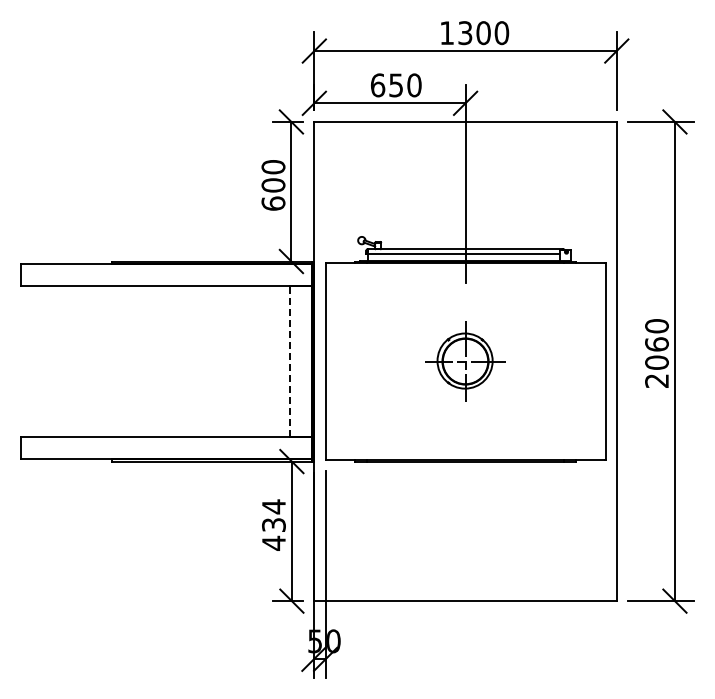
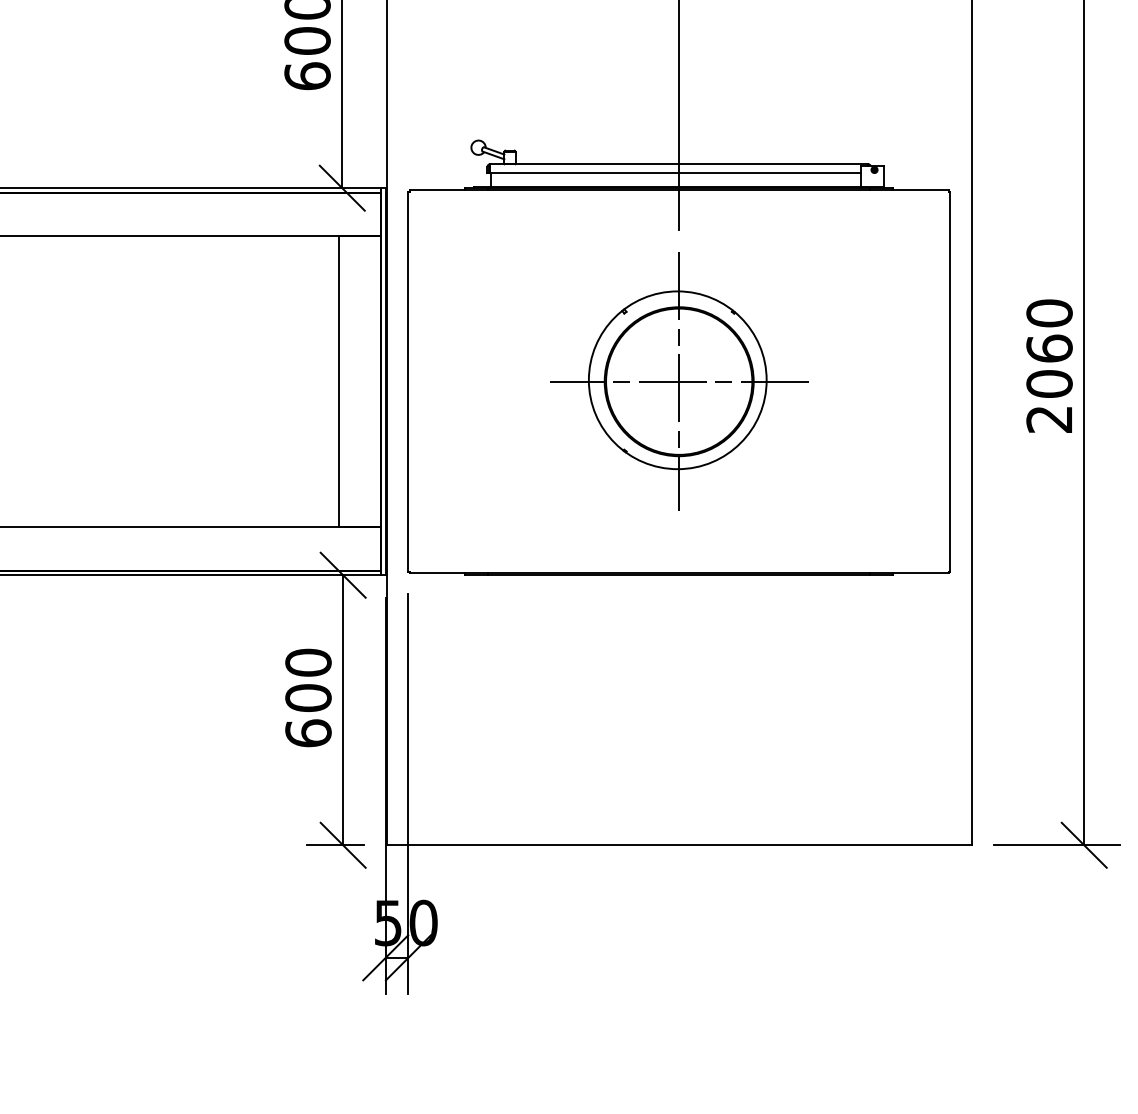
line: (289, 361) -> (338, 381), dashed -> solid
part: (465, 361) -> (679, 381), size x1.67
text: (273, 524) -> (307, 696), 434 -> 600

